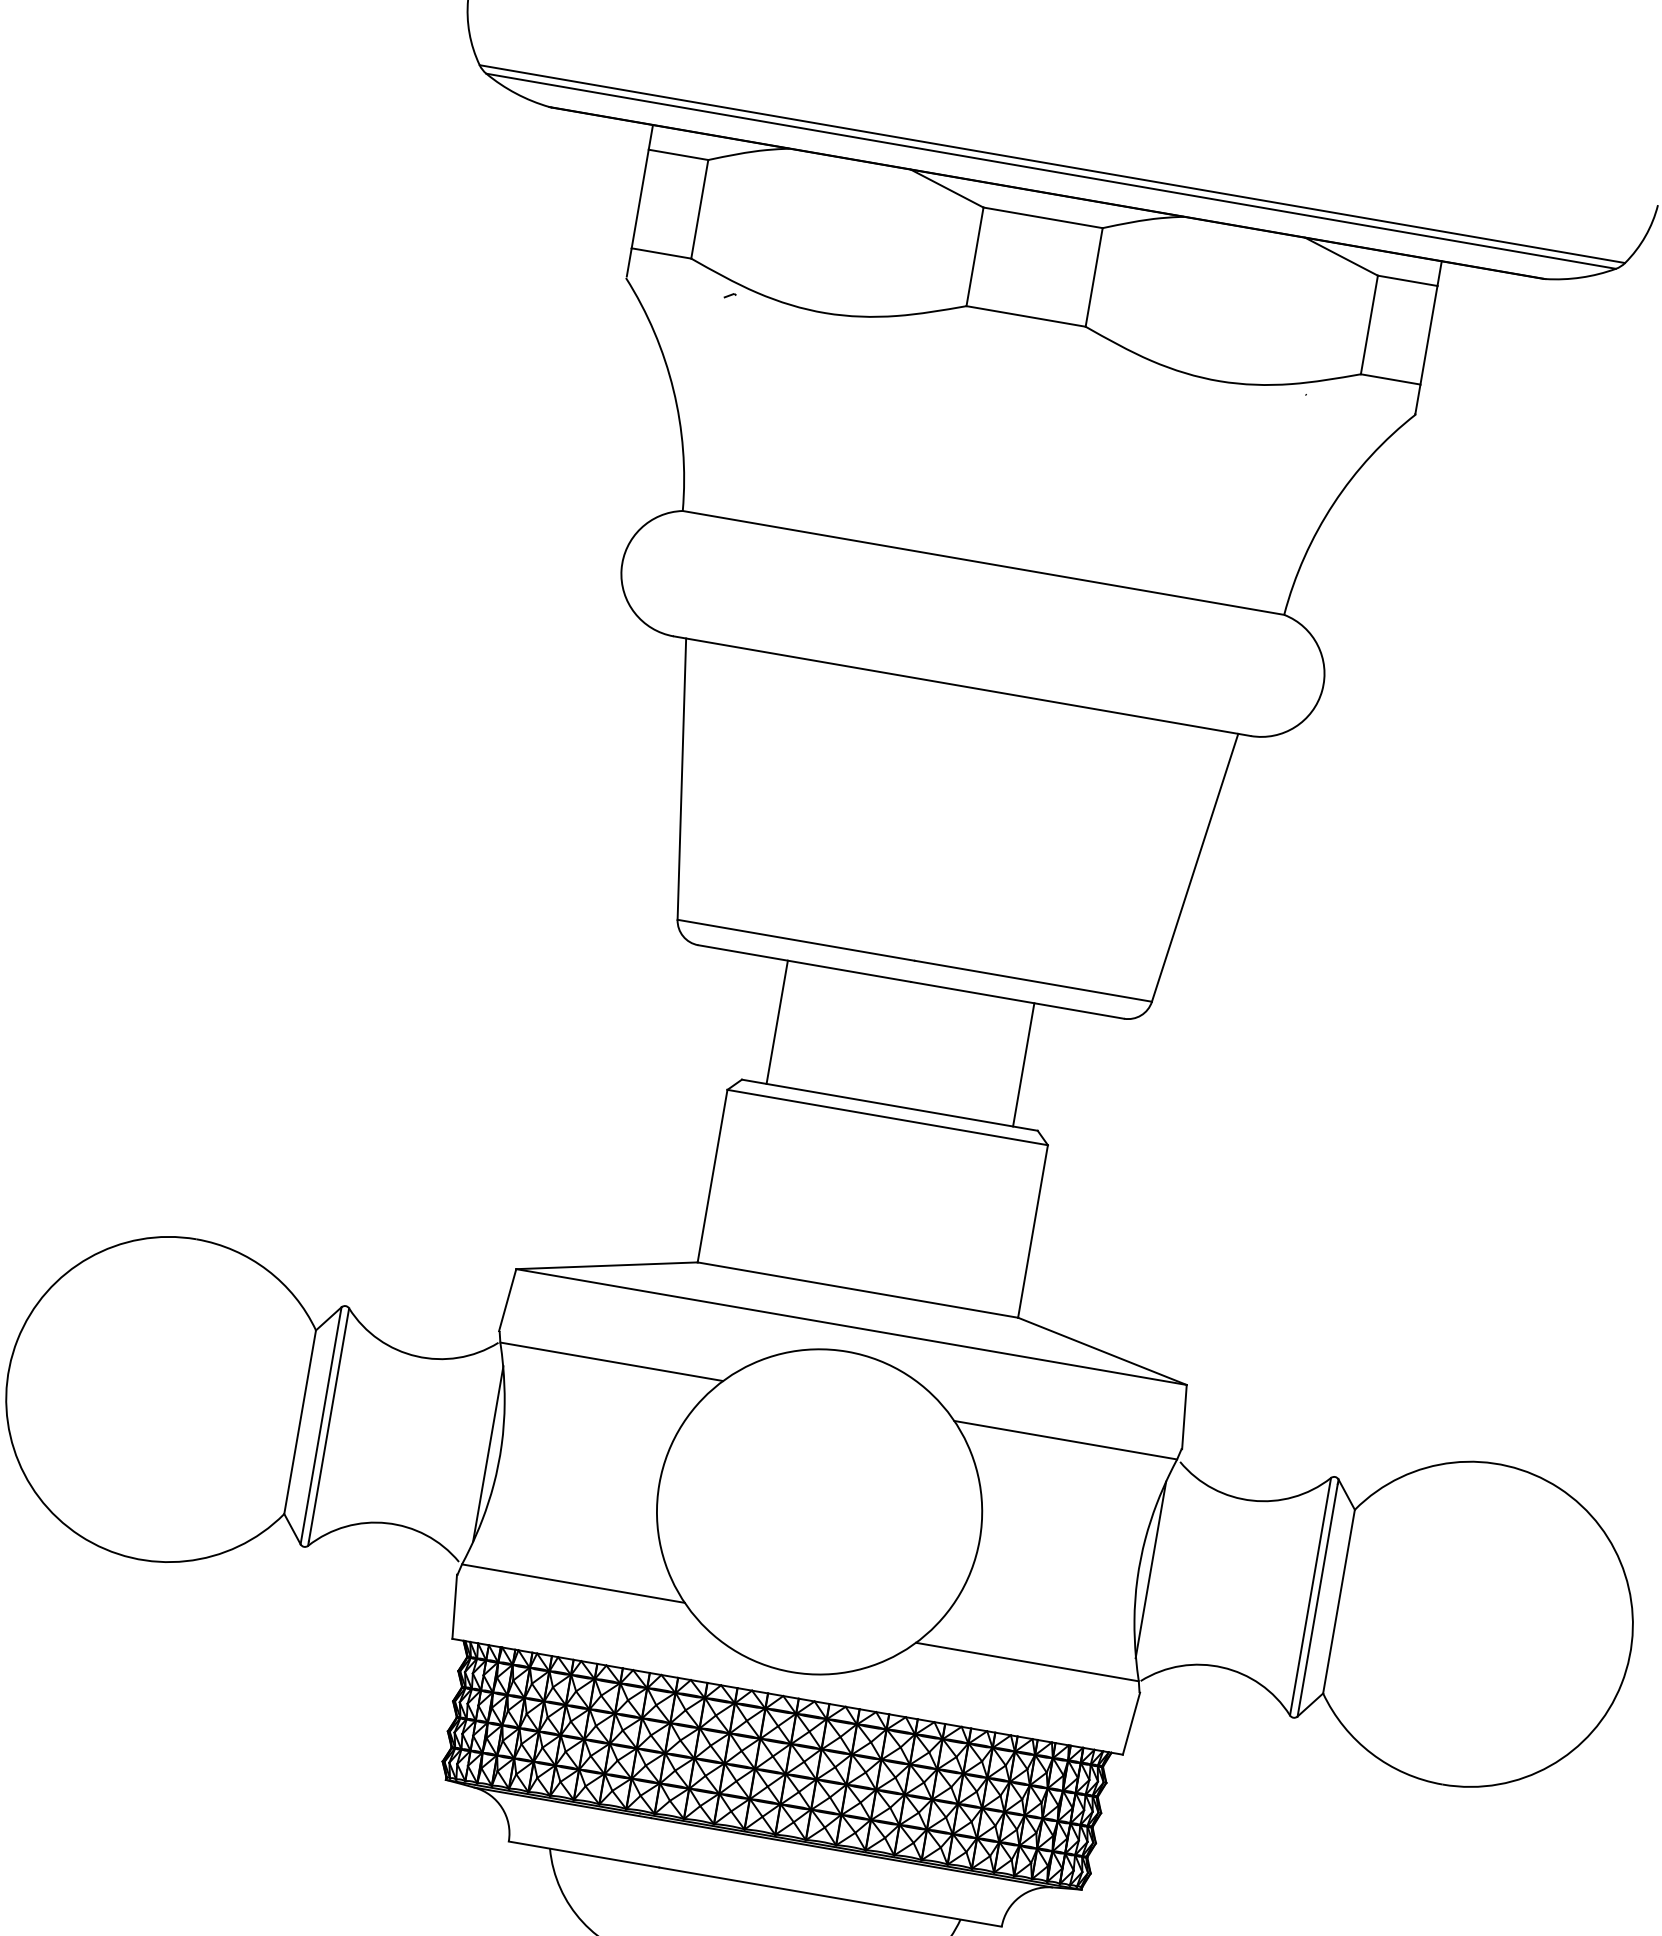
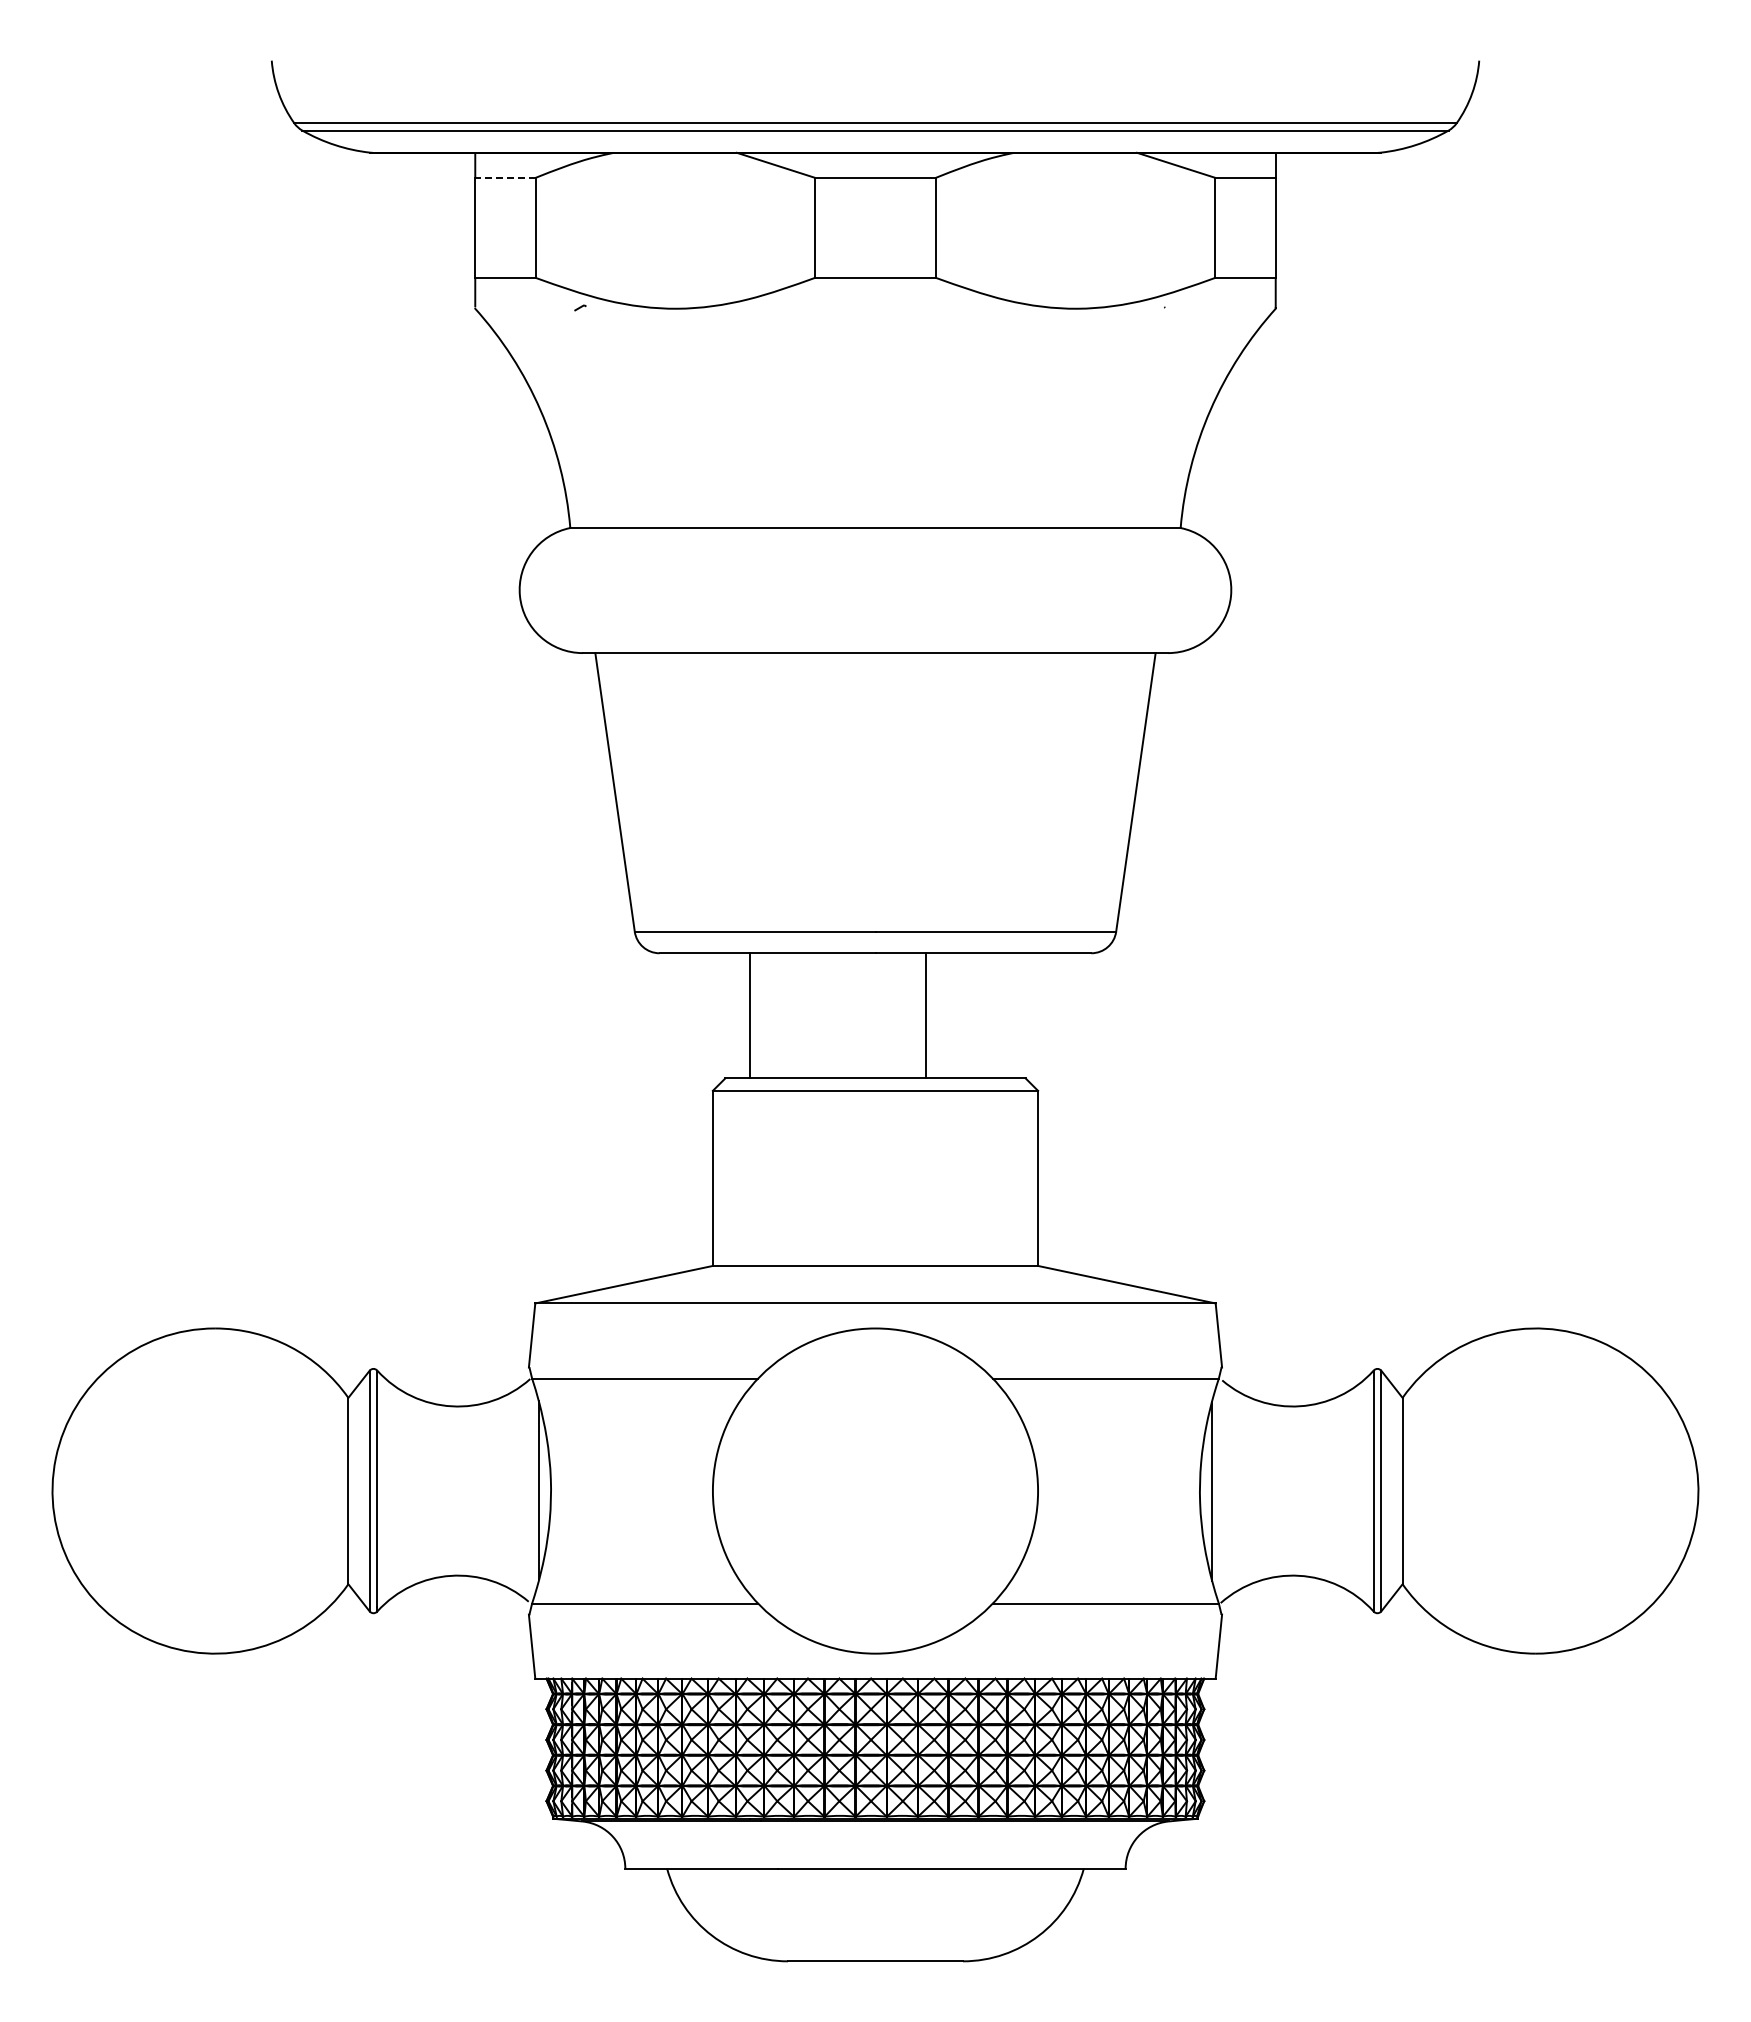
line: (678, 154) -> (505, 177), solid -> dashed
line: (1023, 1064) -> (925, 1015), moved

